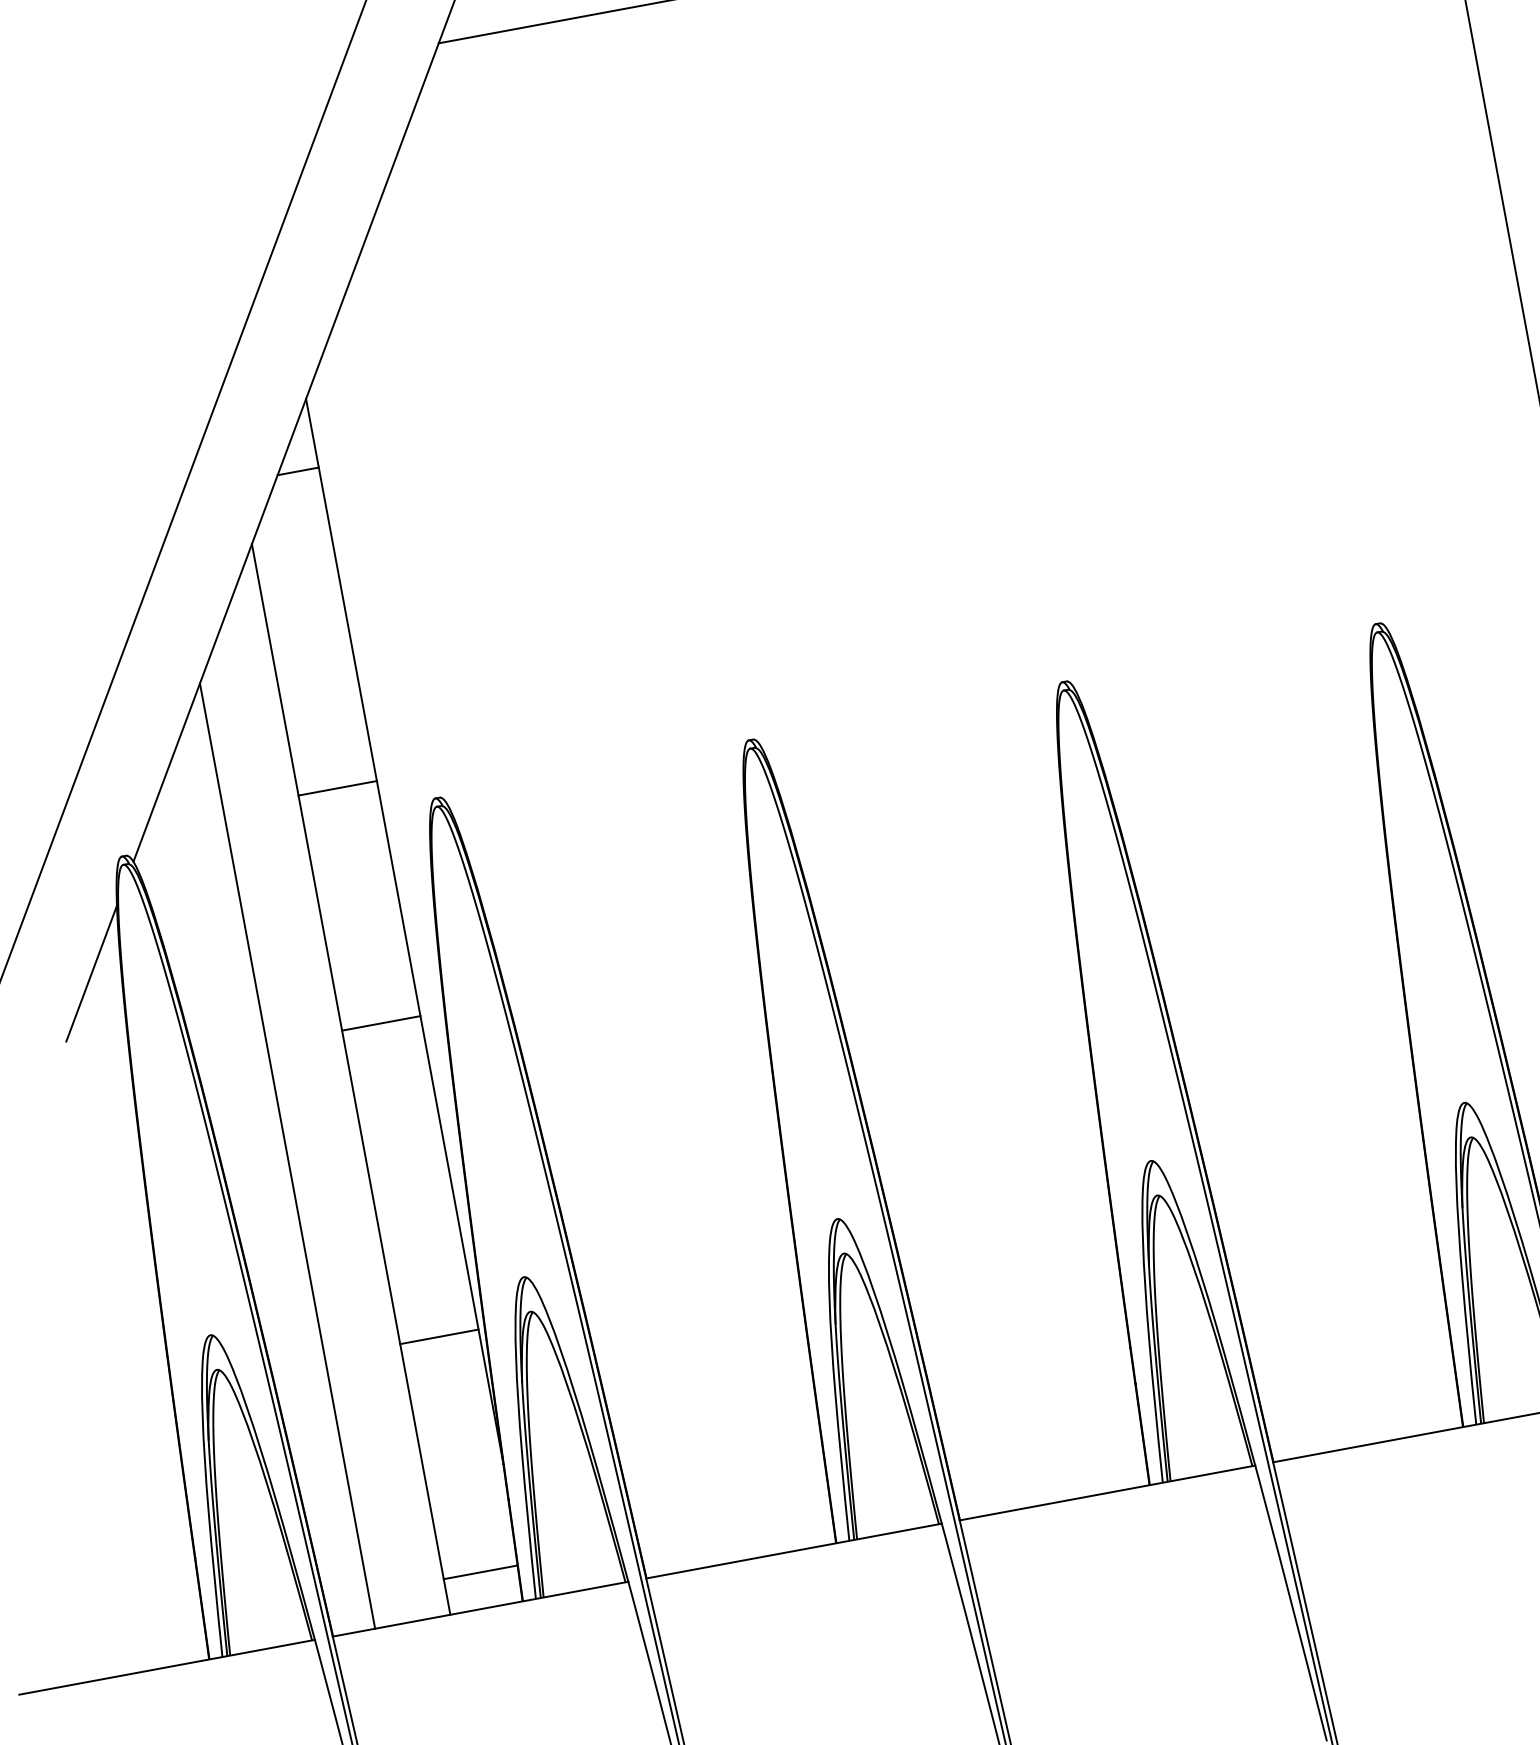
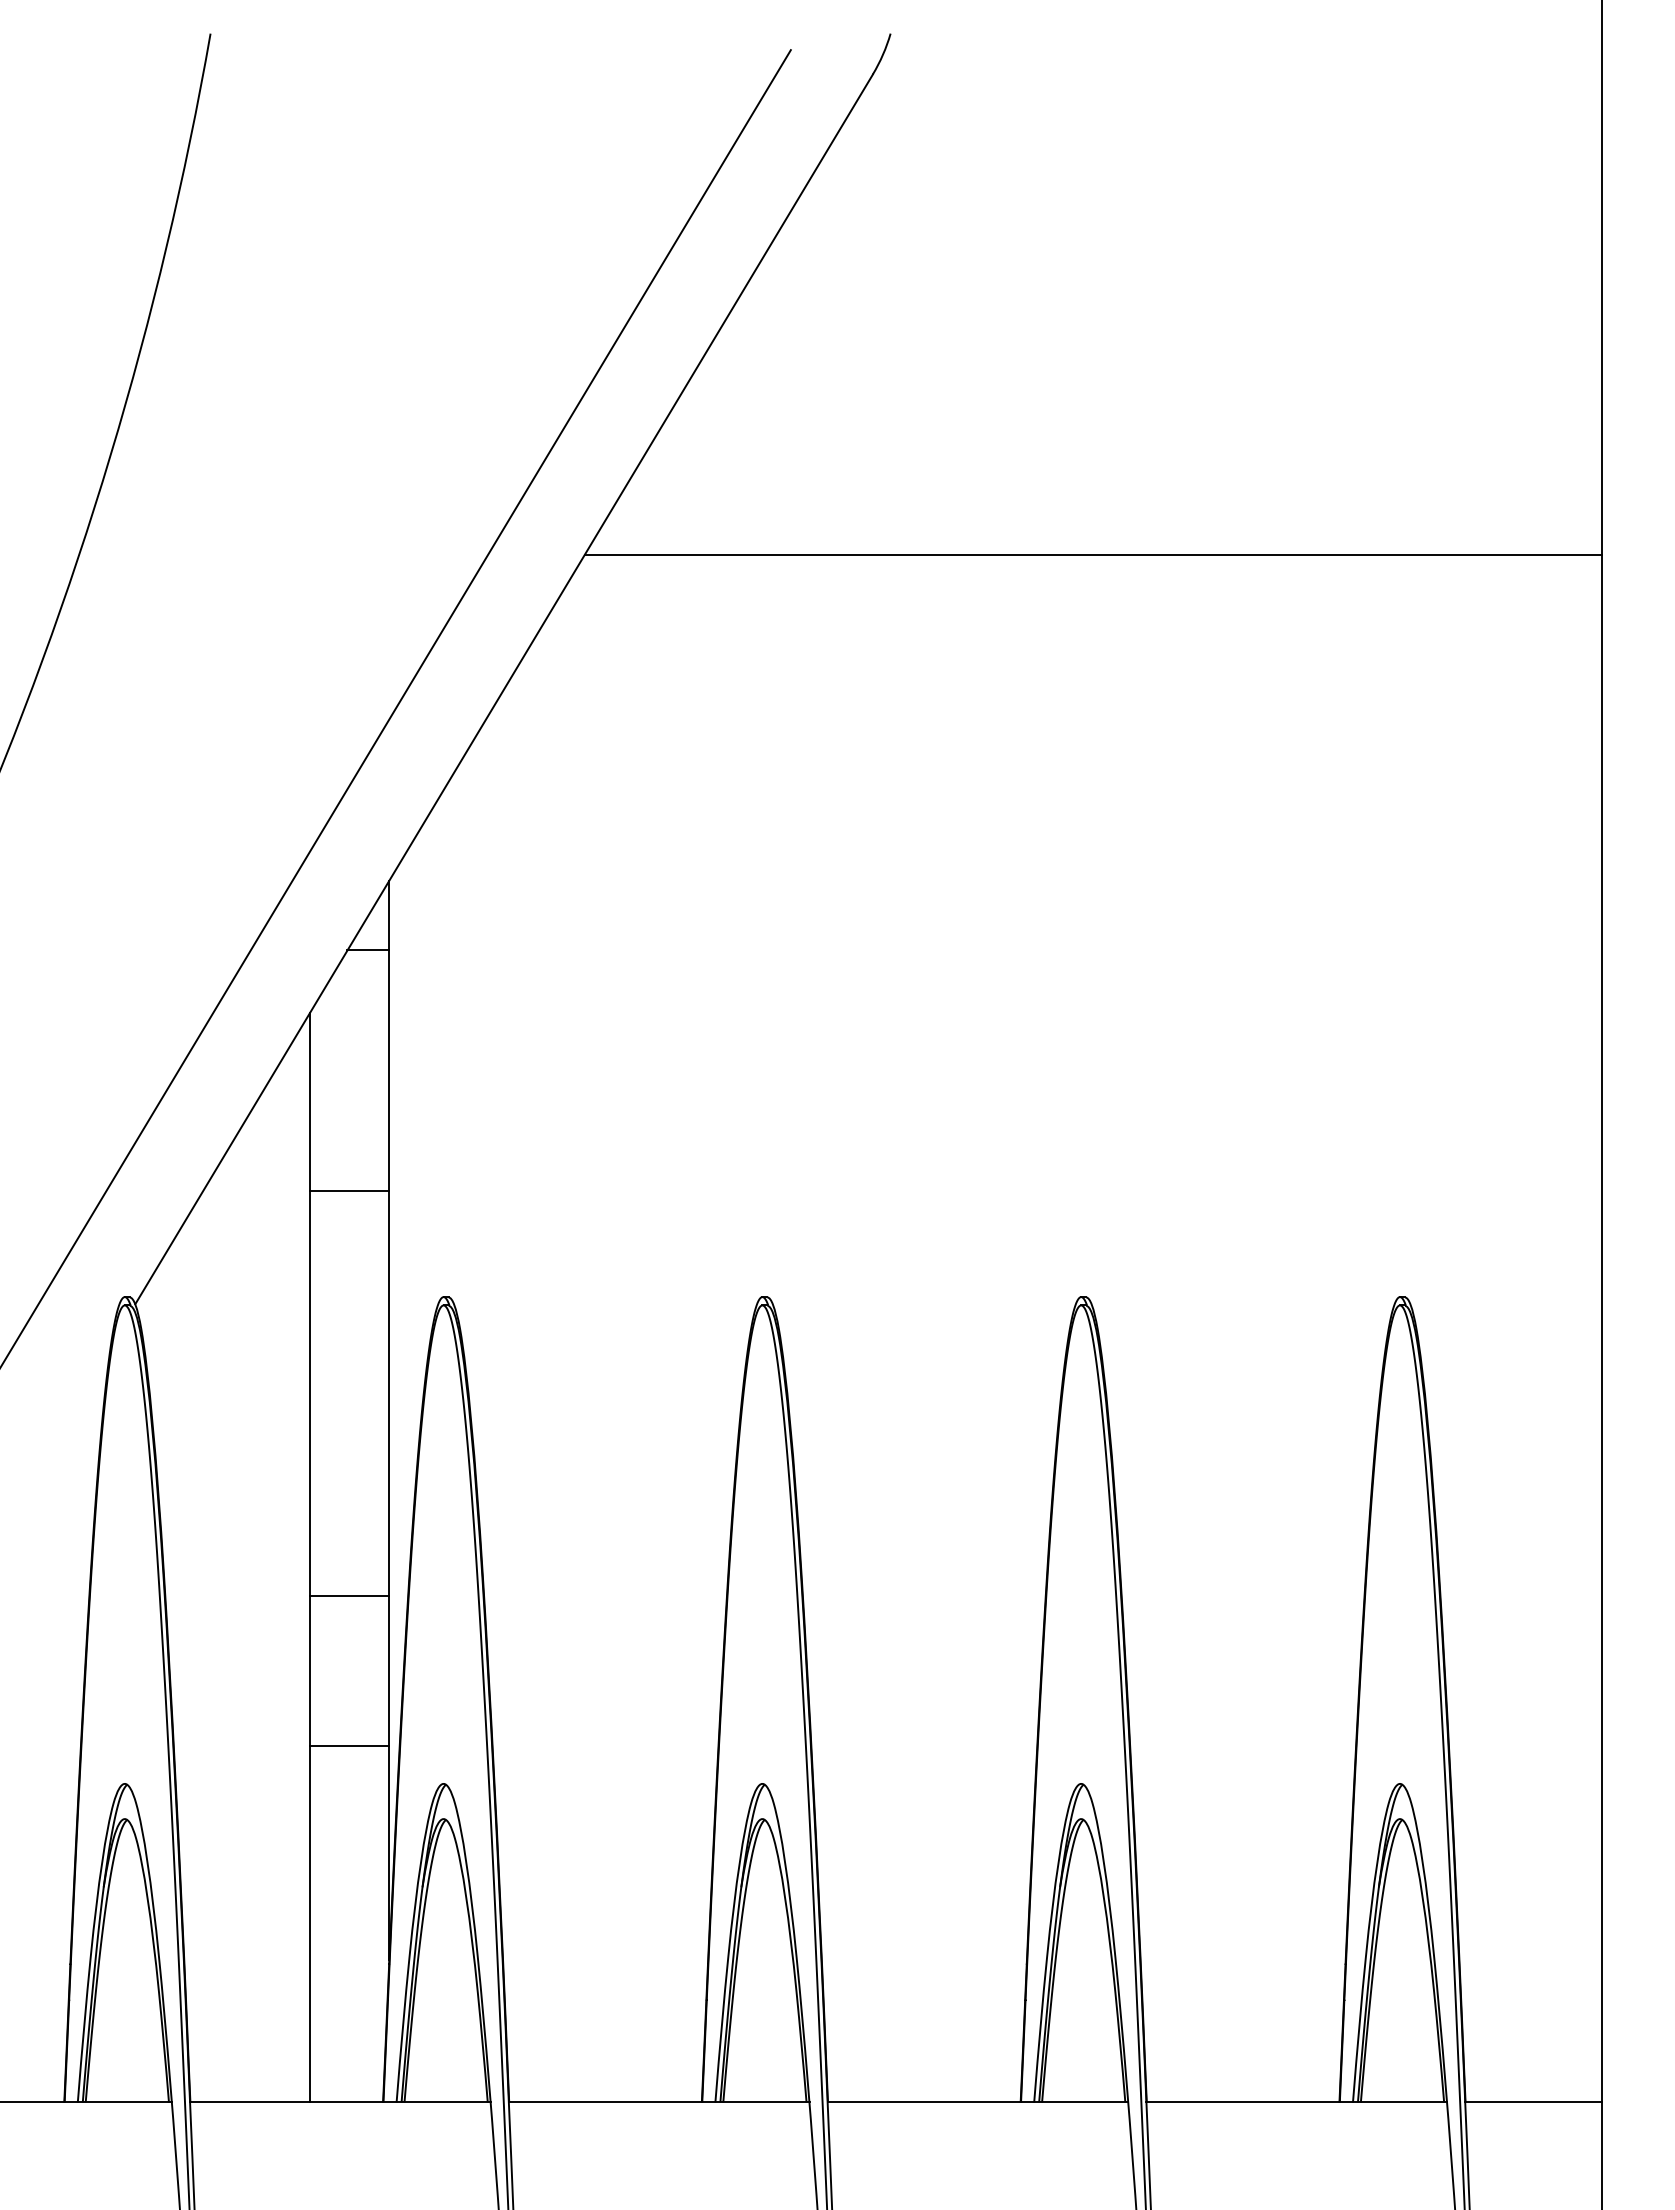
line: (337, 788) -> (349, 1191), moved
line: (91, 973) -> (73, 1406), removed
line: (381, 1023) -> (349, 1596), moved
line: (287, 1155) -> (233, 1621), removed
line: (439, 1337) -> (349, 1746), moved
line: (480, 1572) -> (346, 2066), removed

